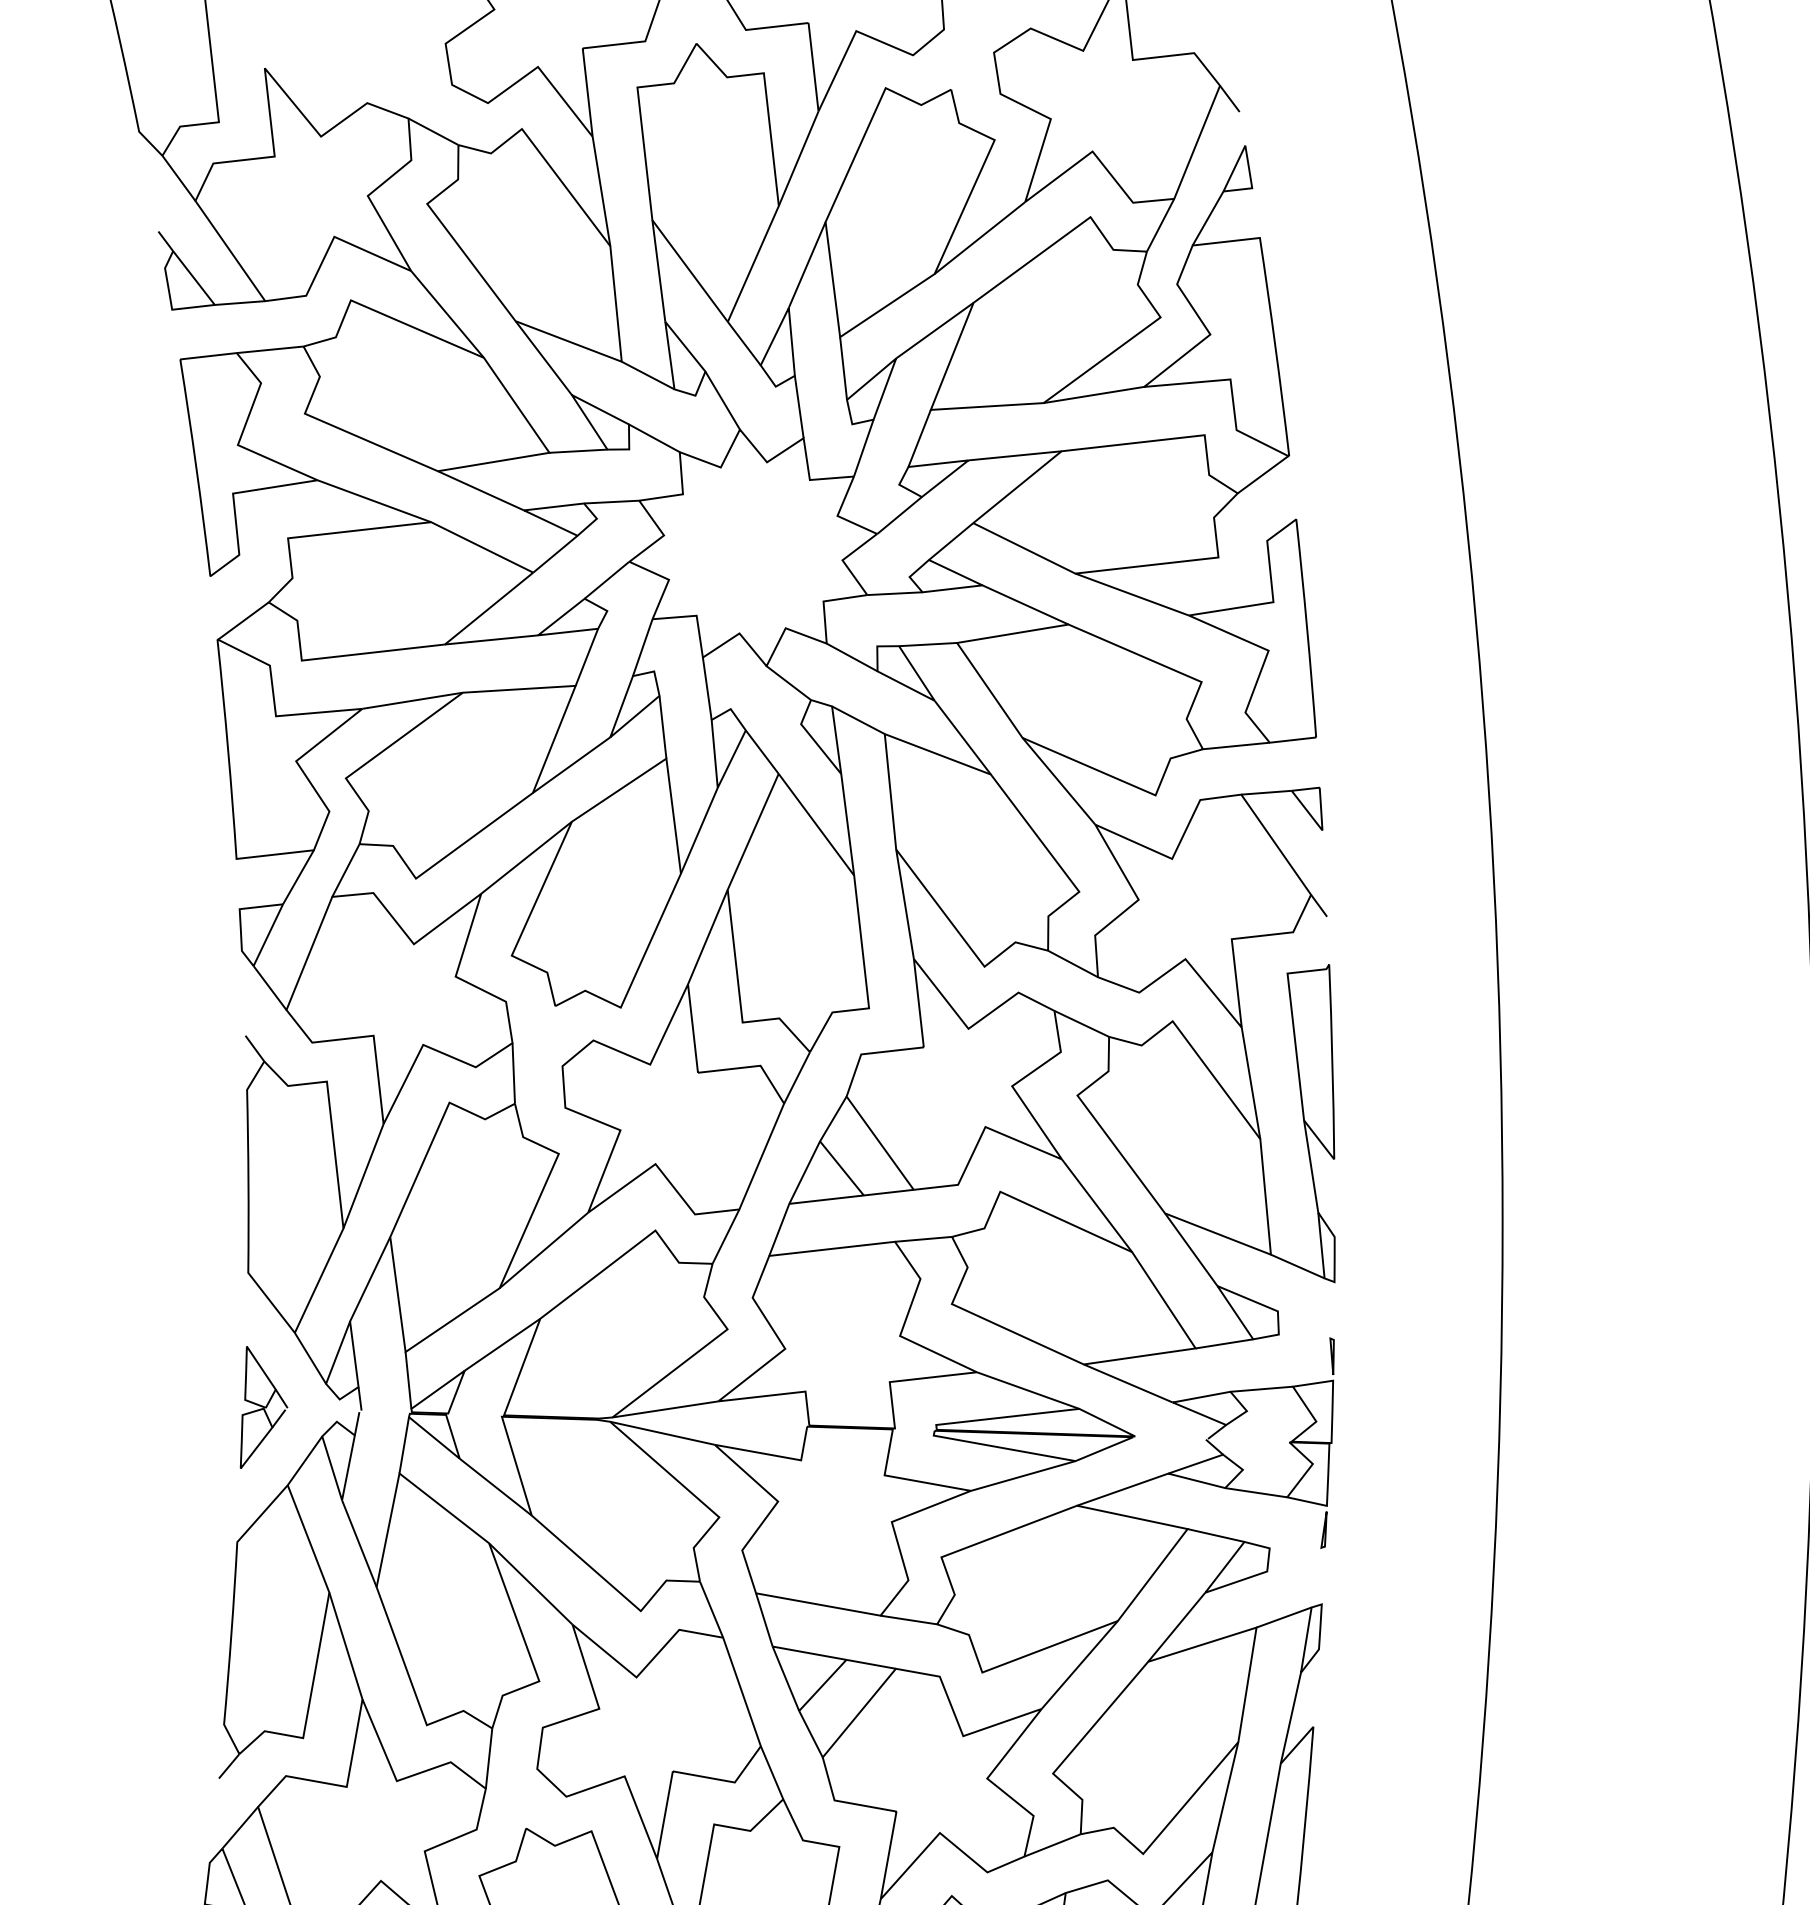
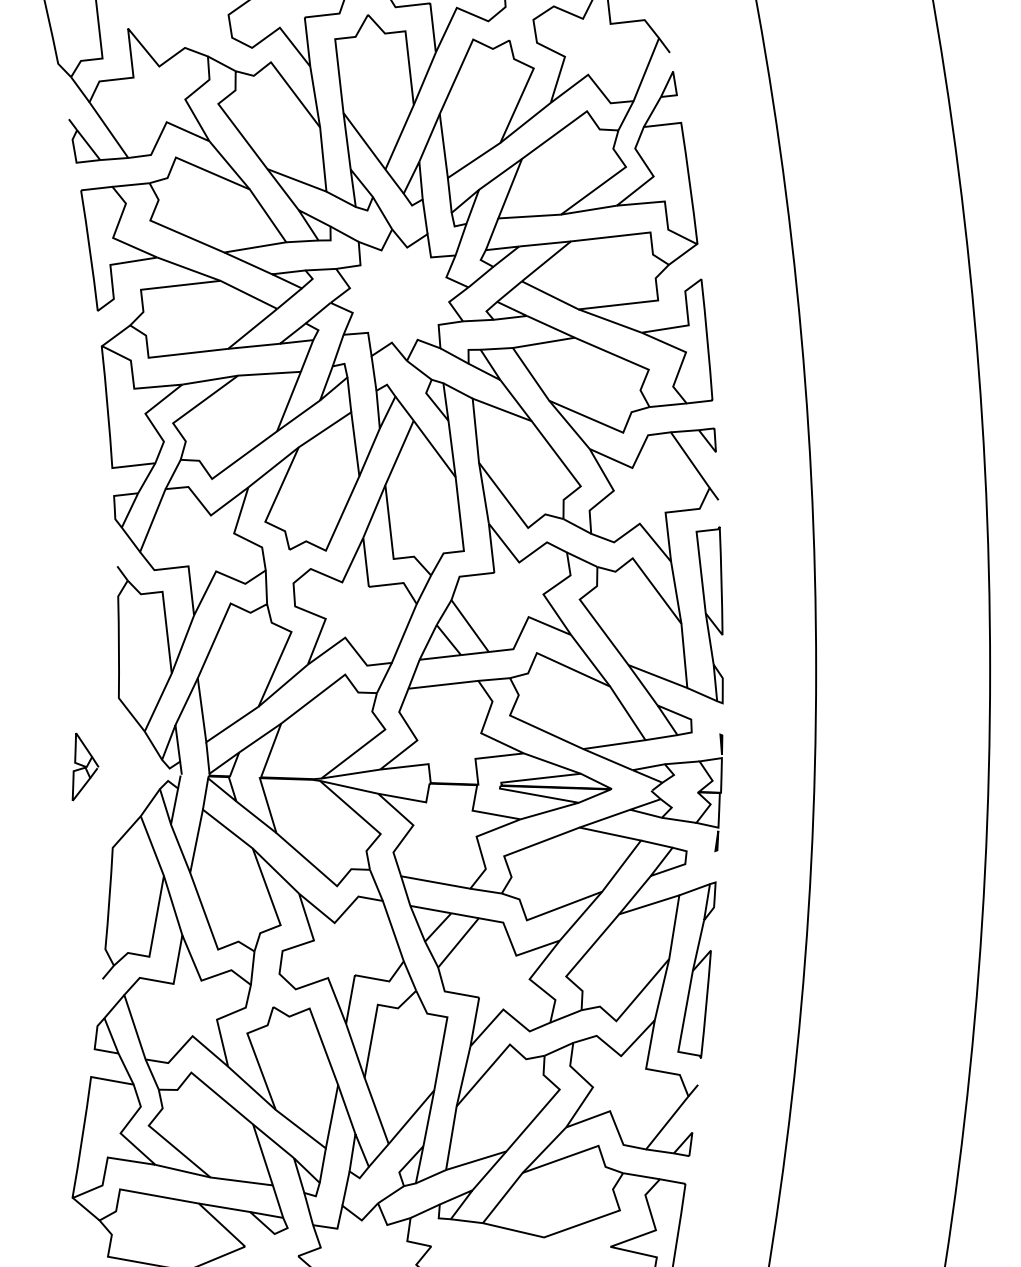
part: (263, 1406) -> (85, 766), moved

